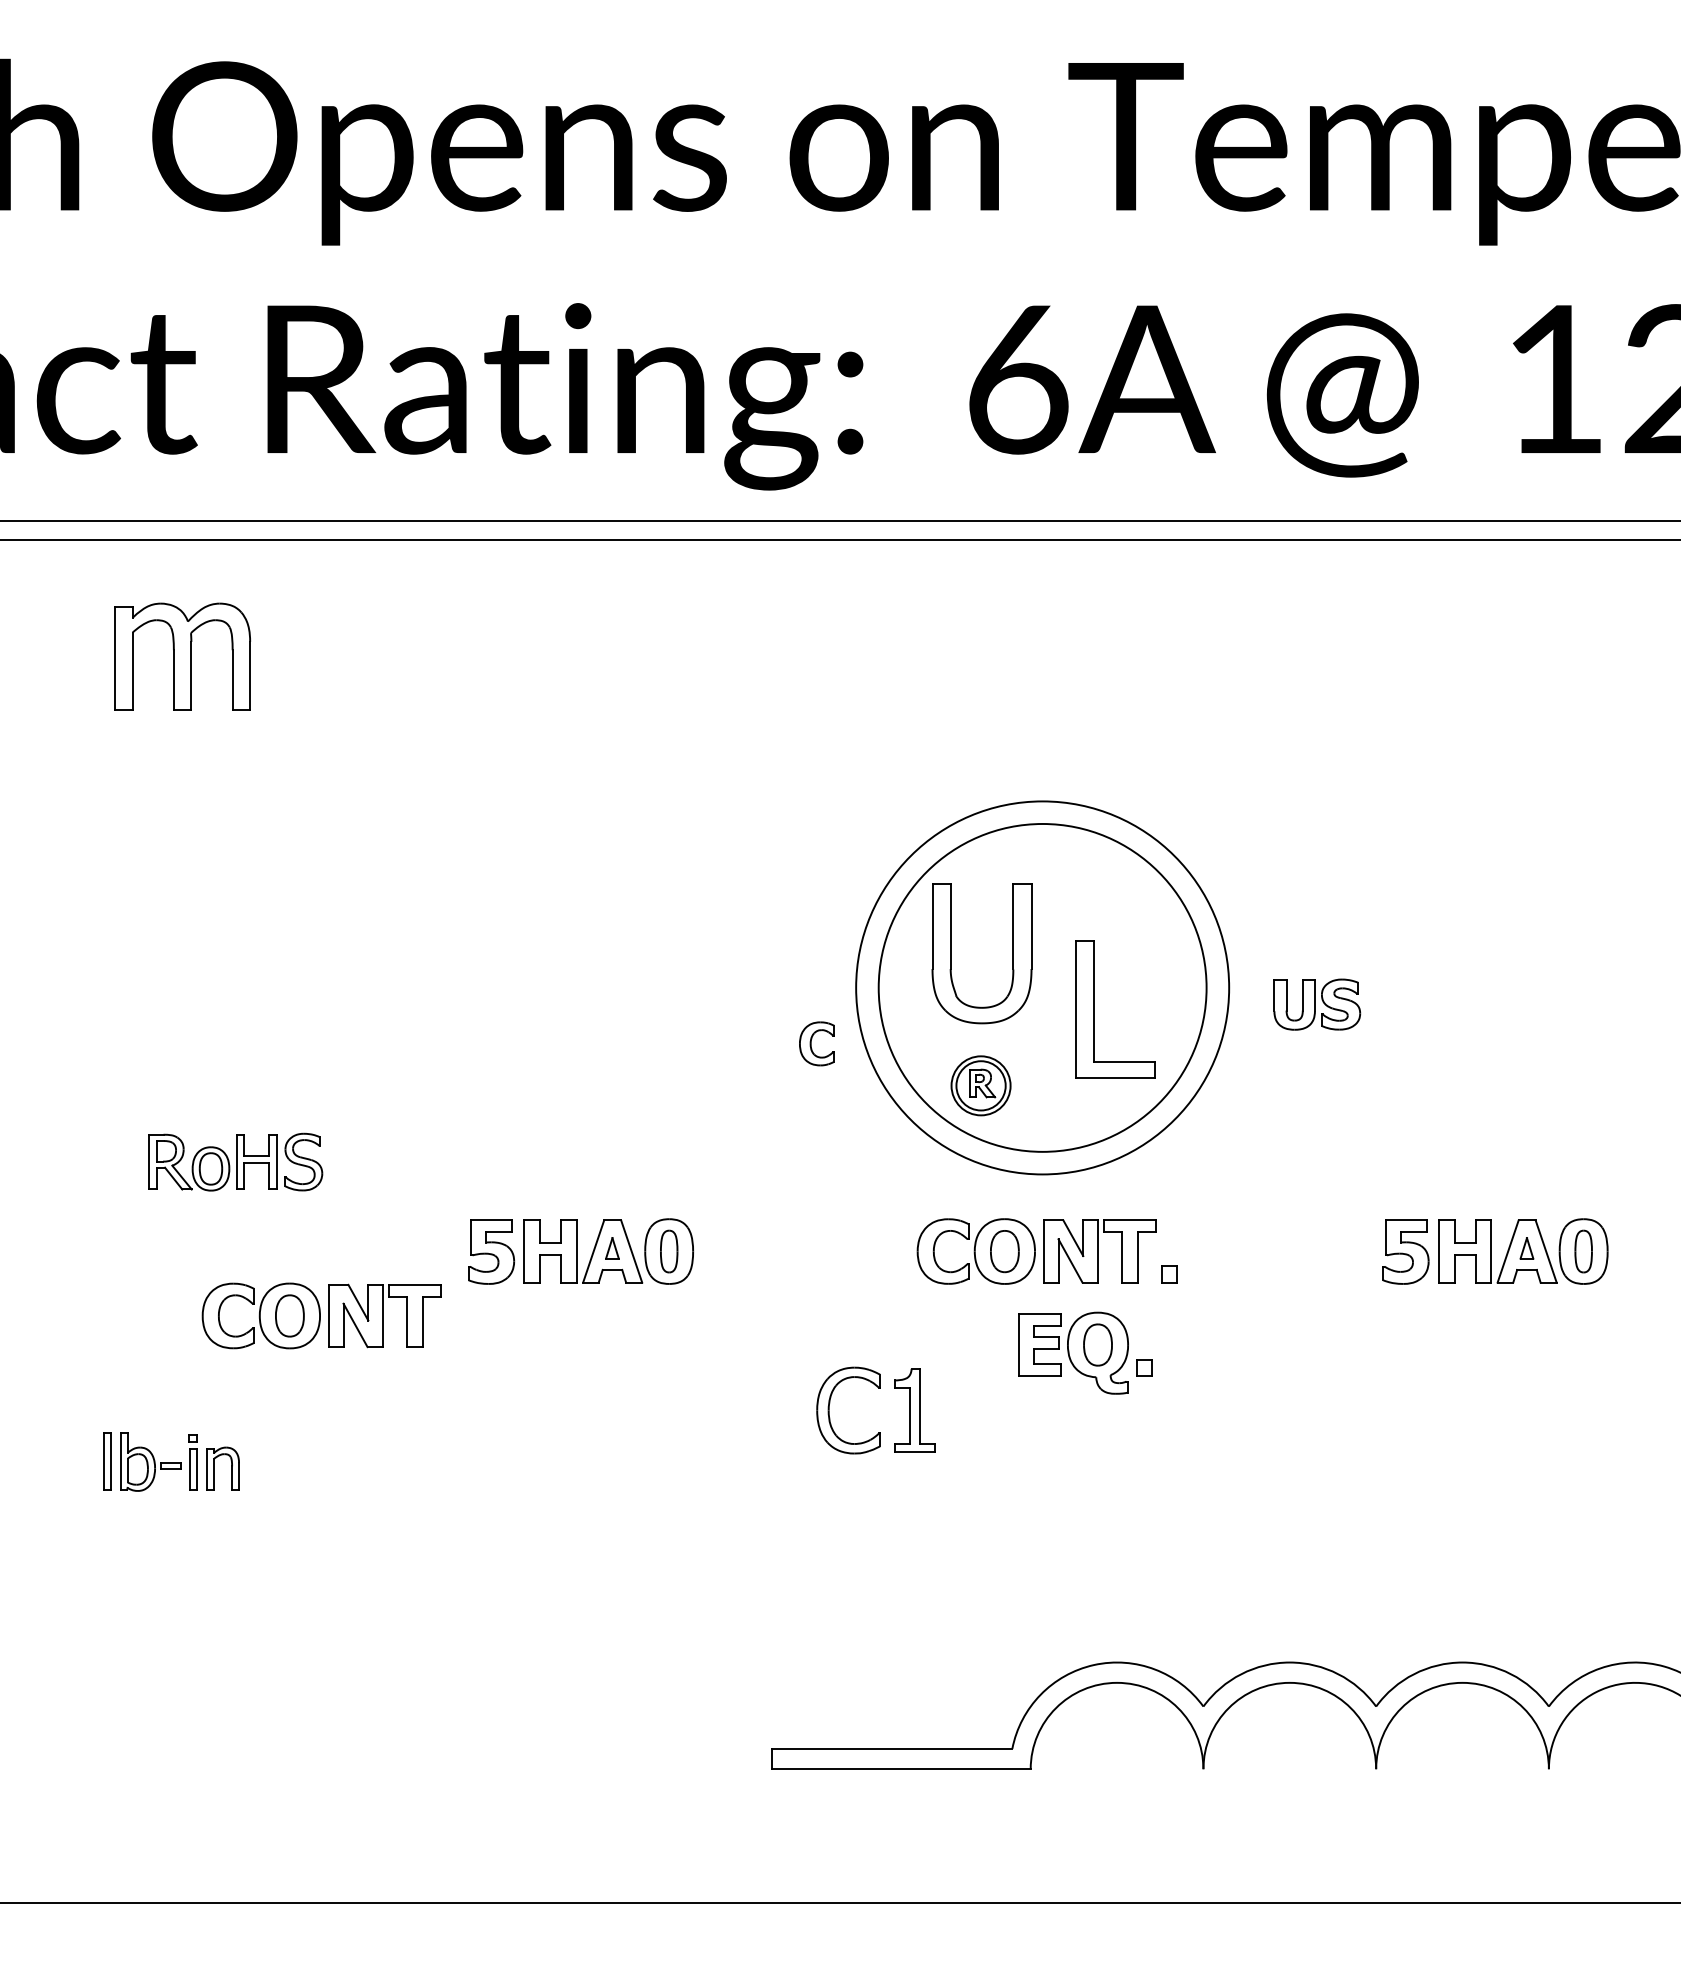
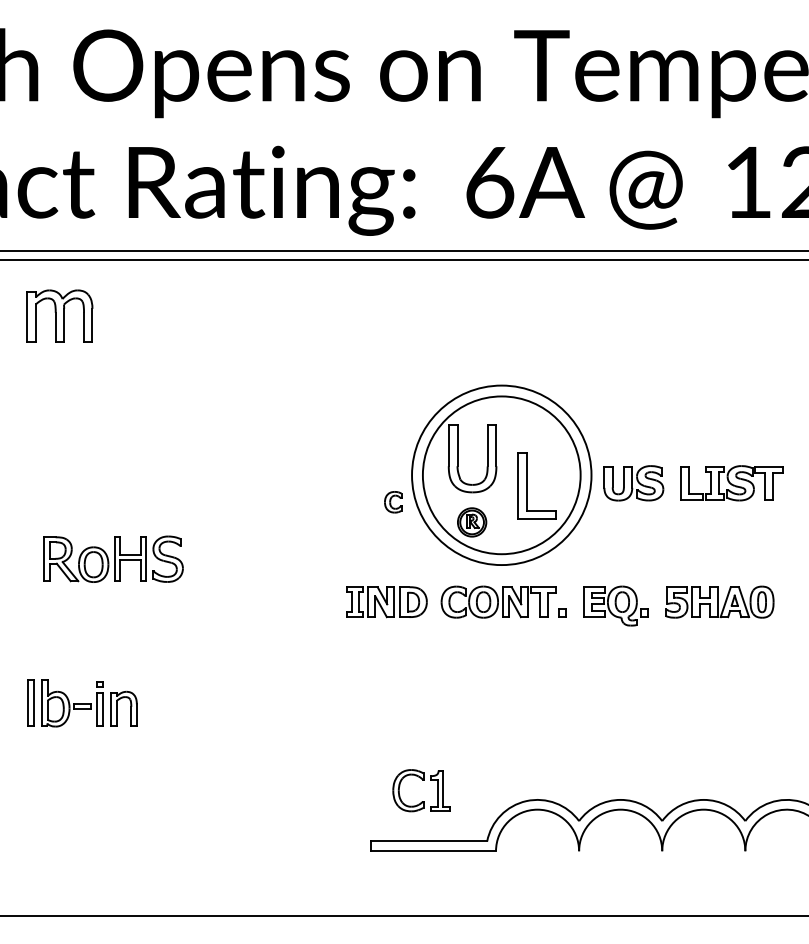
part: (181, 655) -> (59, 315), moved
part: (1316, 1004) -> (633, 483), size x1.43
part: (1520, 1004) -> (731, 483), added
part: (235, 1160) -> (113, 558), size x1.67
part: (580, 1250) -> (279, 601), removed
part: (803, 1252) -> (386, 602), added
part: (320, 1314) -> (154, 632), removed
part: (1083, 1351) -> (615, 605), moved
part: (877, 1389) -> (422, 780), moved
part: (171, 1462) -> (82, 703), size x1.67

